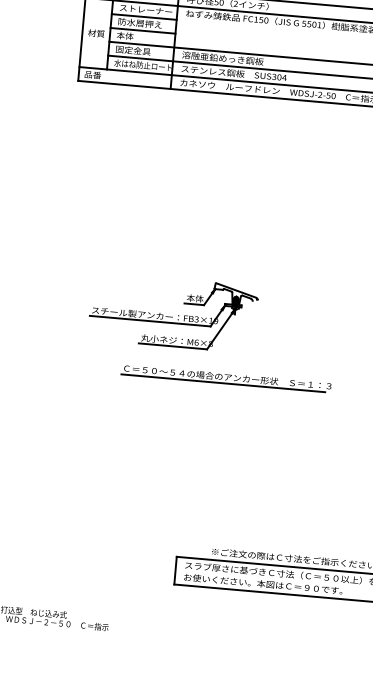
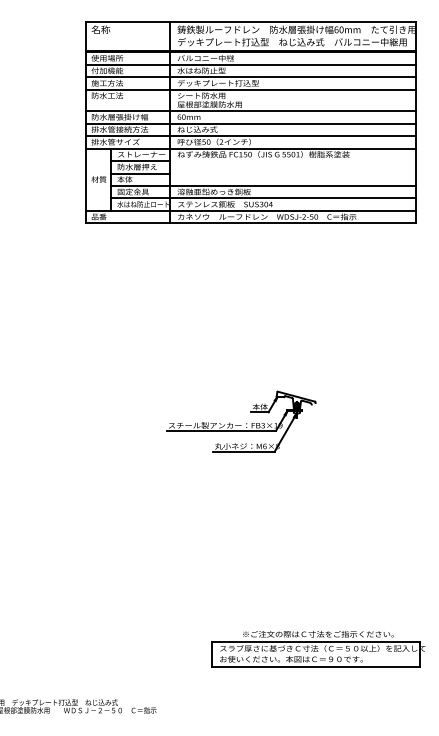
part: (173, 312) -> (241, 421), moved
part: (225, 378) -> (241, 478), removed

